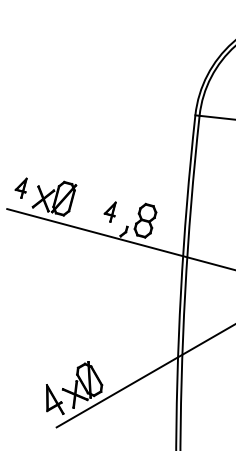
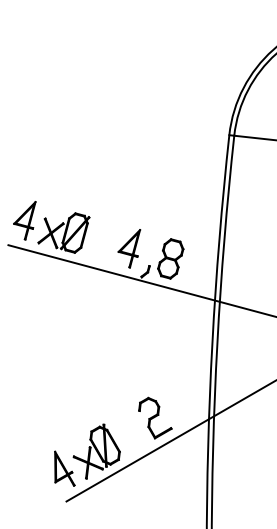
part: (20, 188) -> (24, 220), size x1.67
part: (110, 211) -> (129, 248), size x1.67
part: (132, 355) -> (155, 417), added

